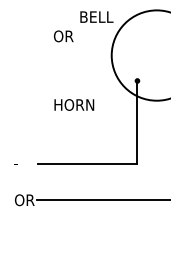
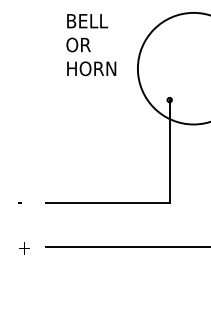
text: (96, 17) -> (87, 21), moved
text: (74, 104) -> (91, 68), moved
text: (24, 200) -> (30, 247), OR -> +

